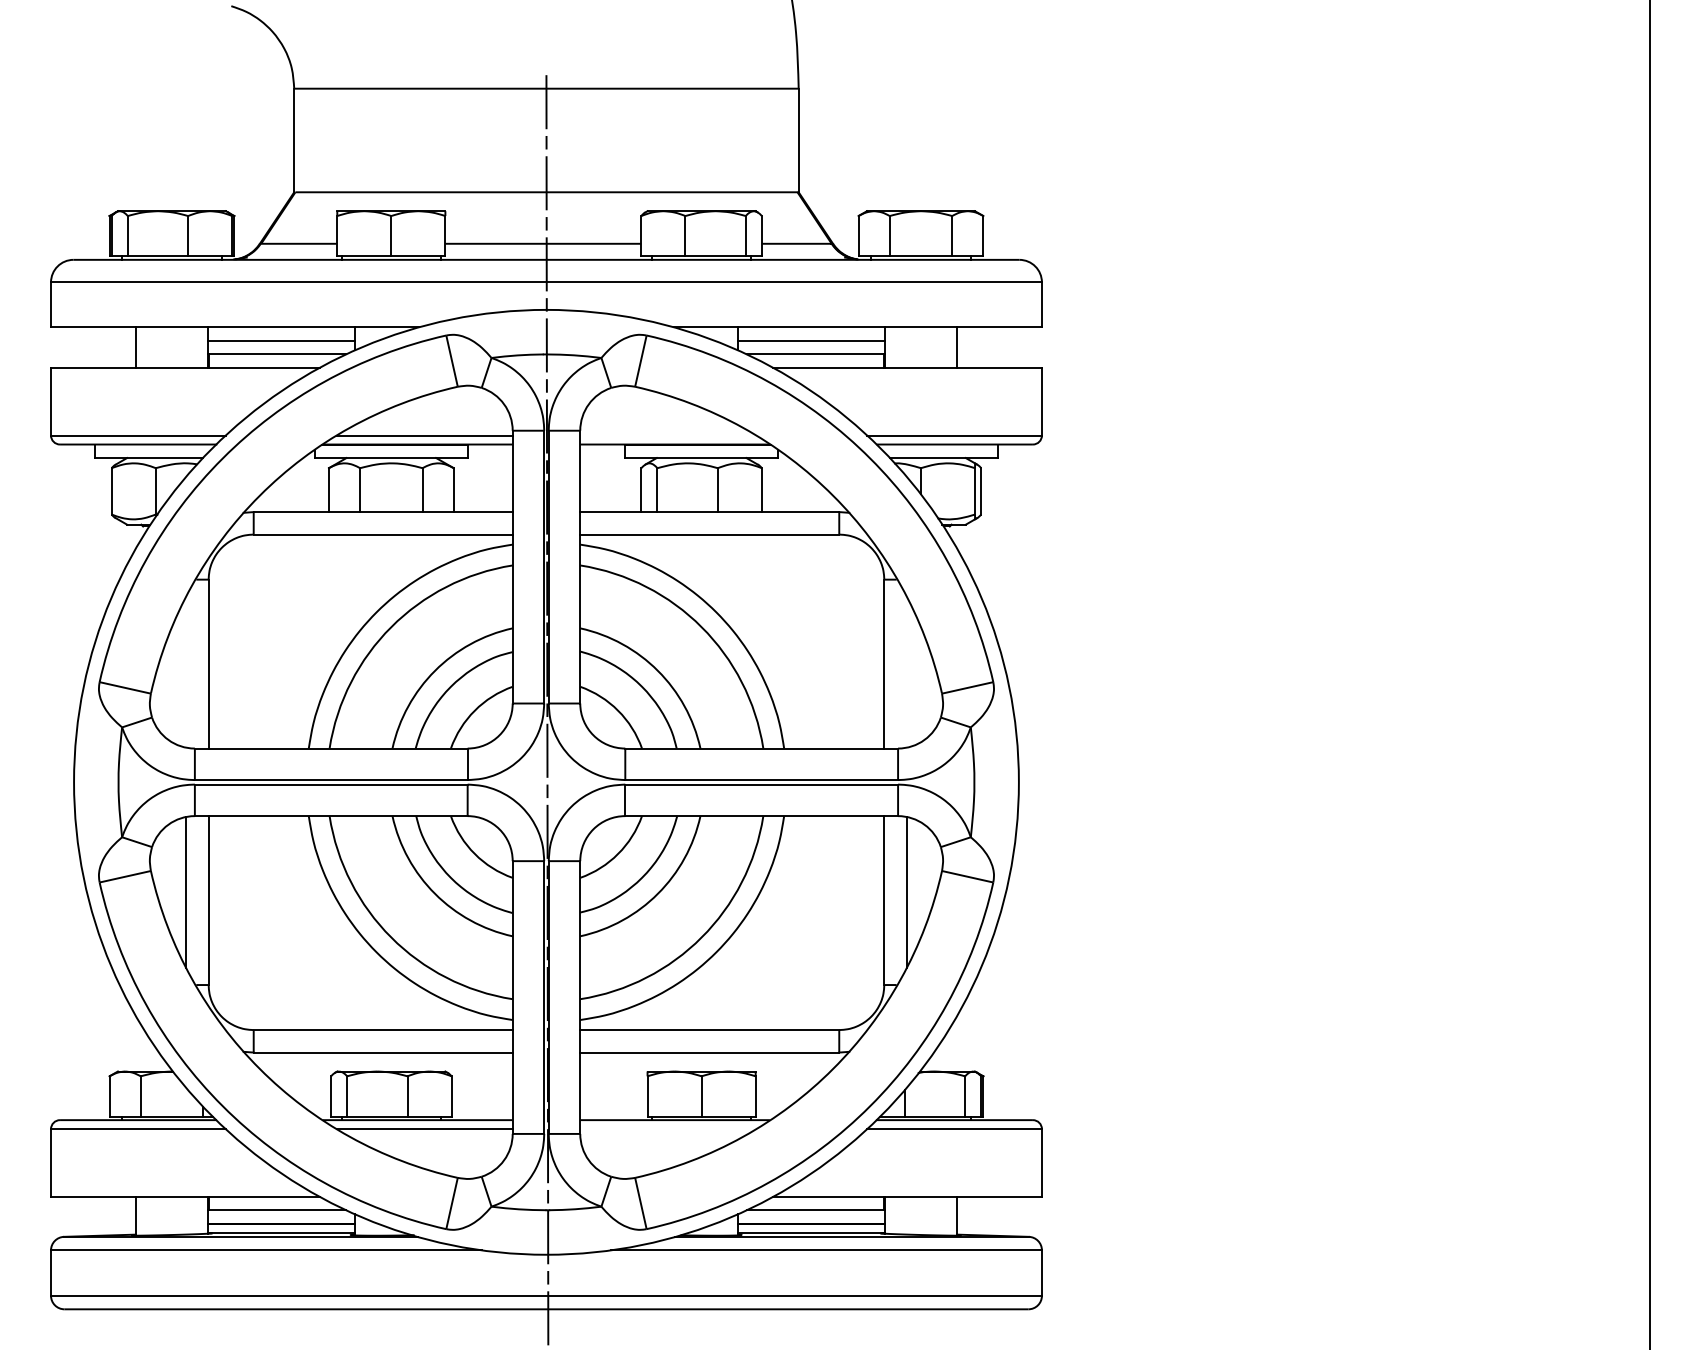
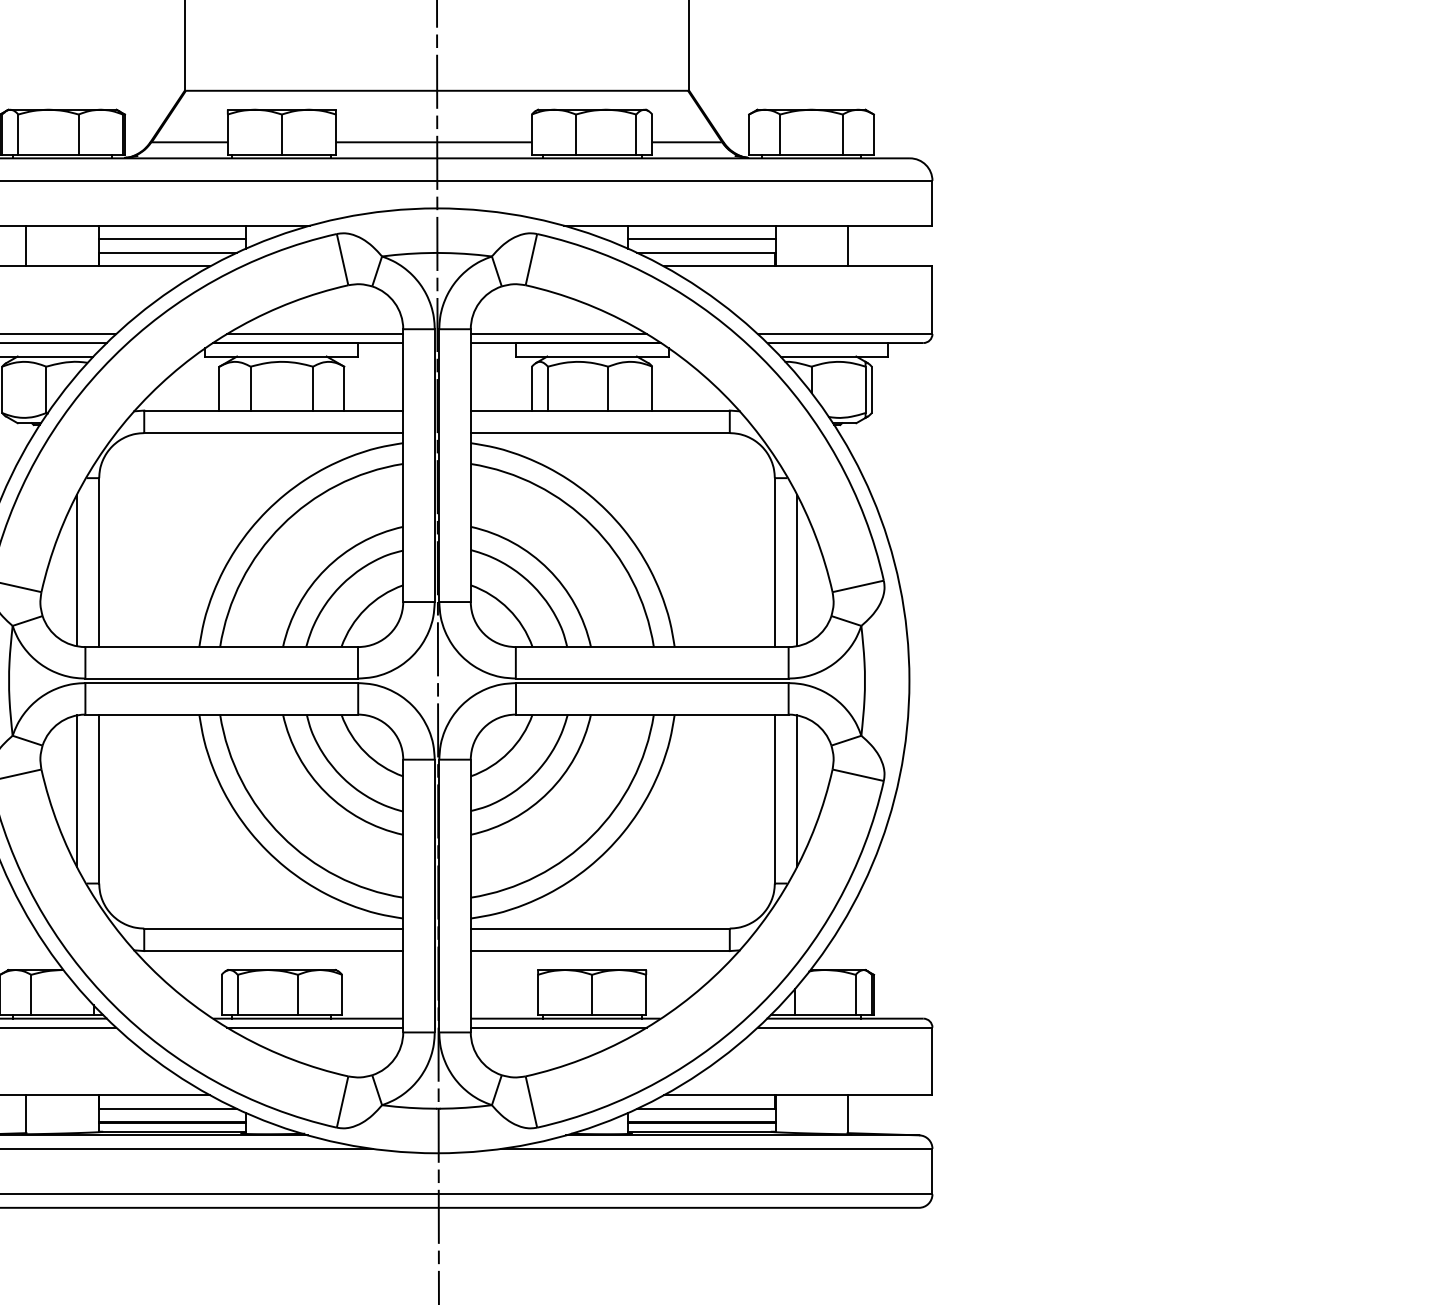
line: (668, 435) -> (559, 334), added
line: (186, 671) -> (77, 570), added
line: (906, 671) -> (797, 570), added
line: (668, 1129) -> (559, 1028), added

